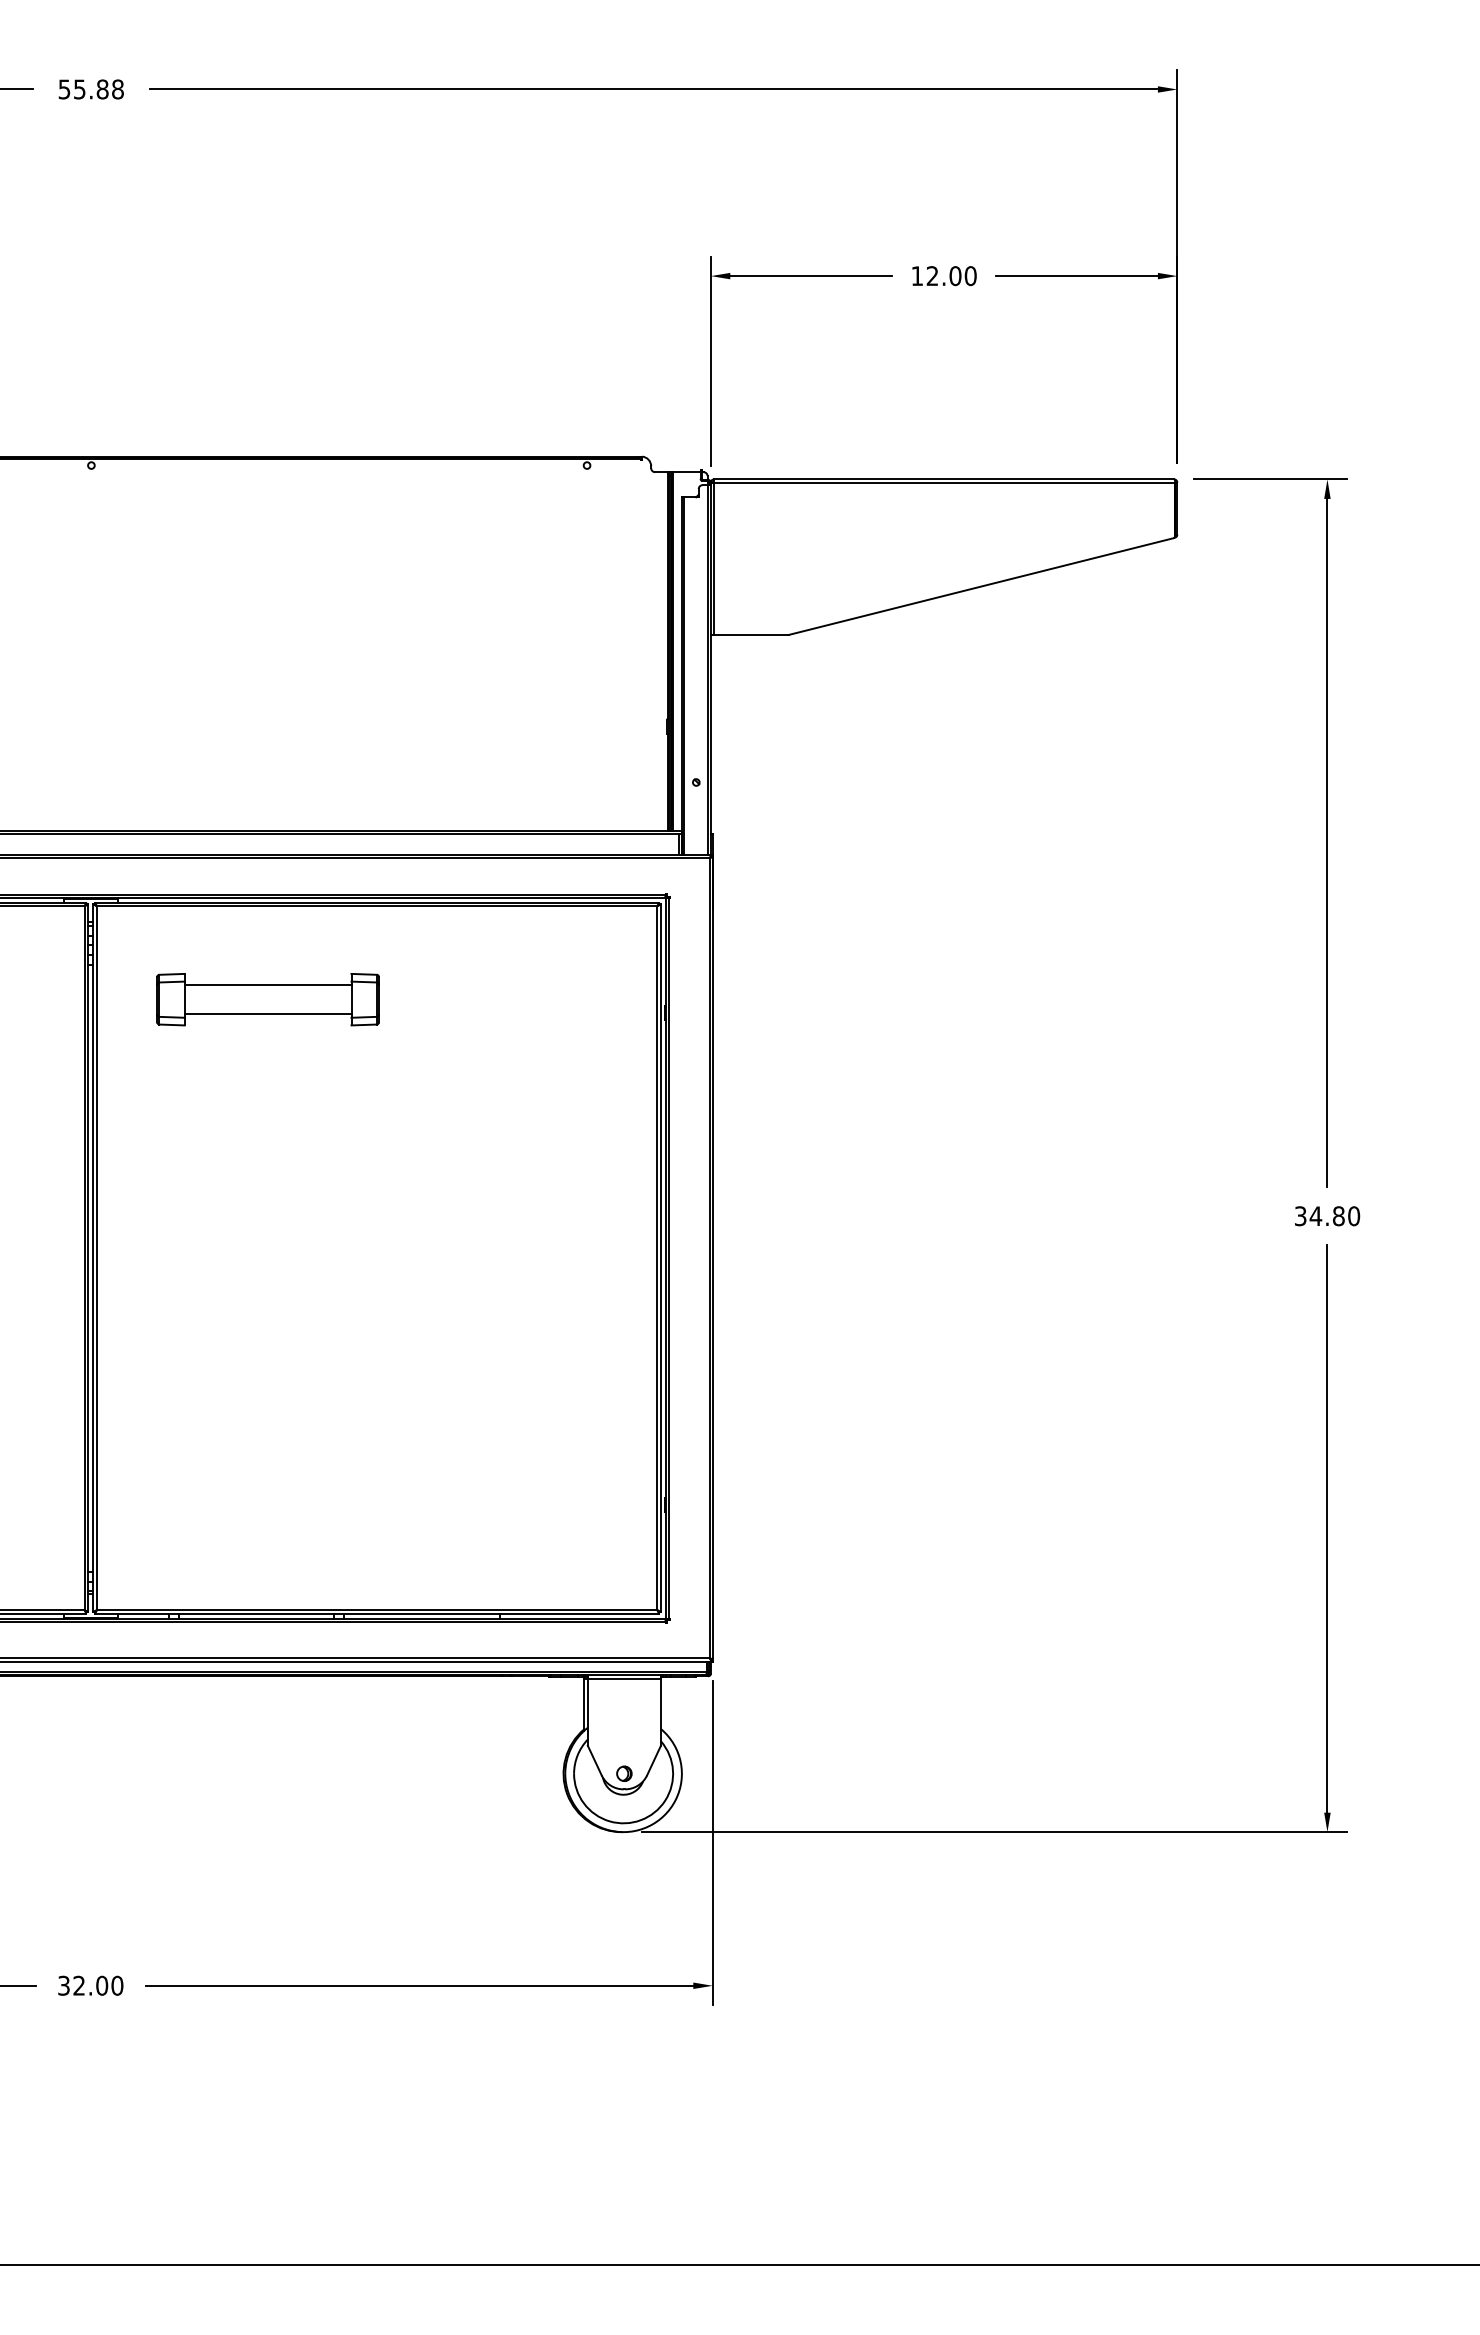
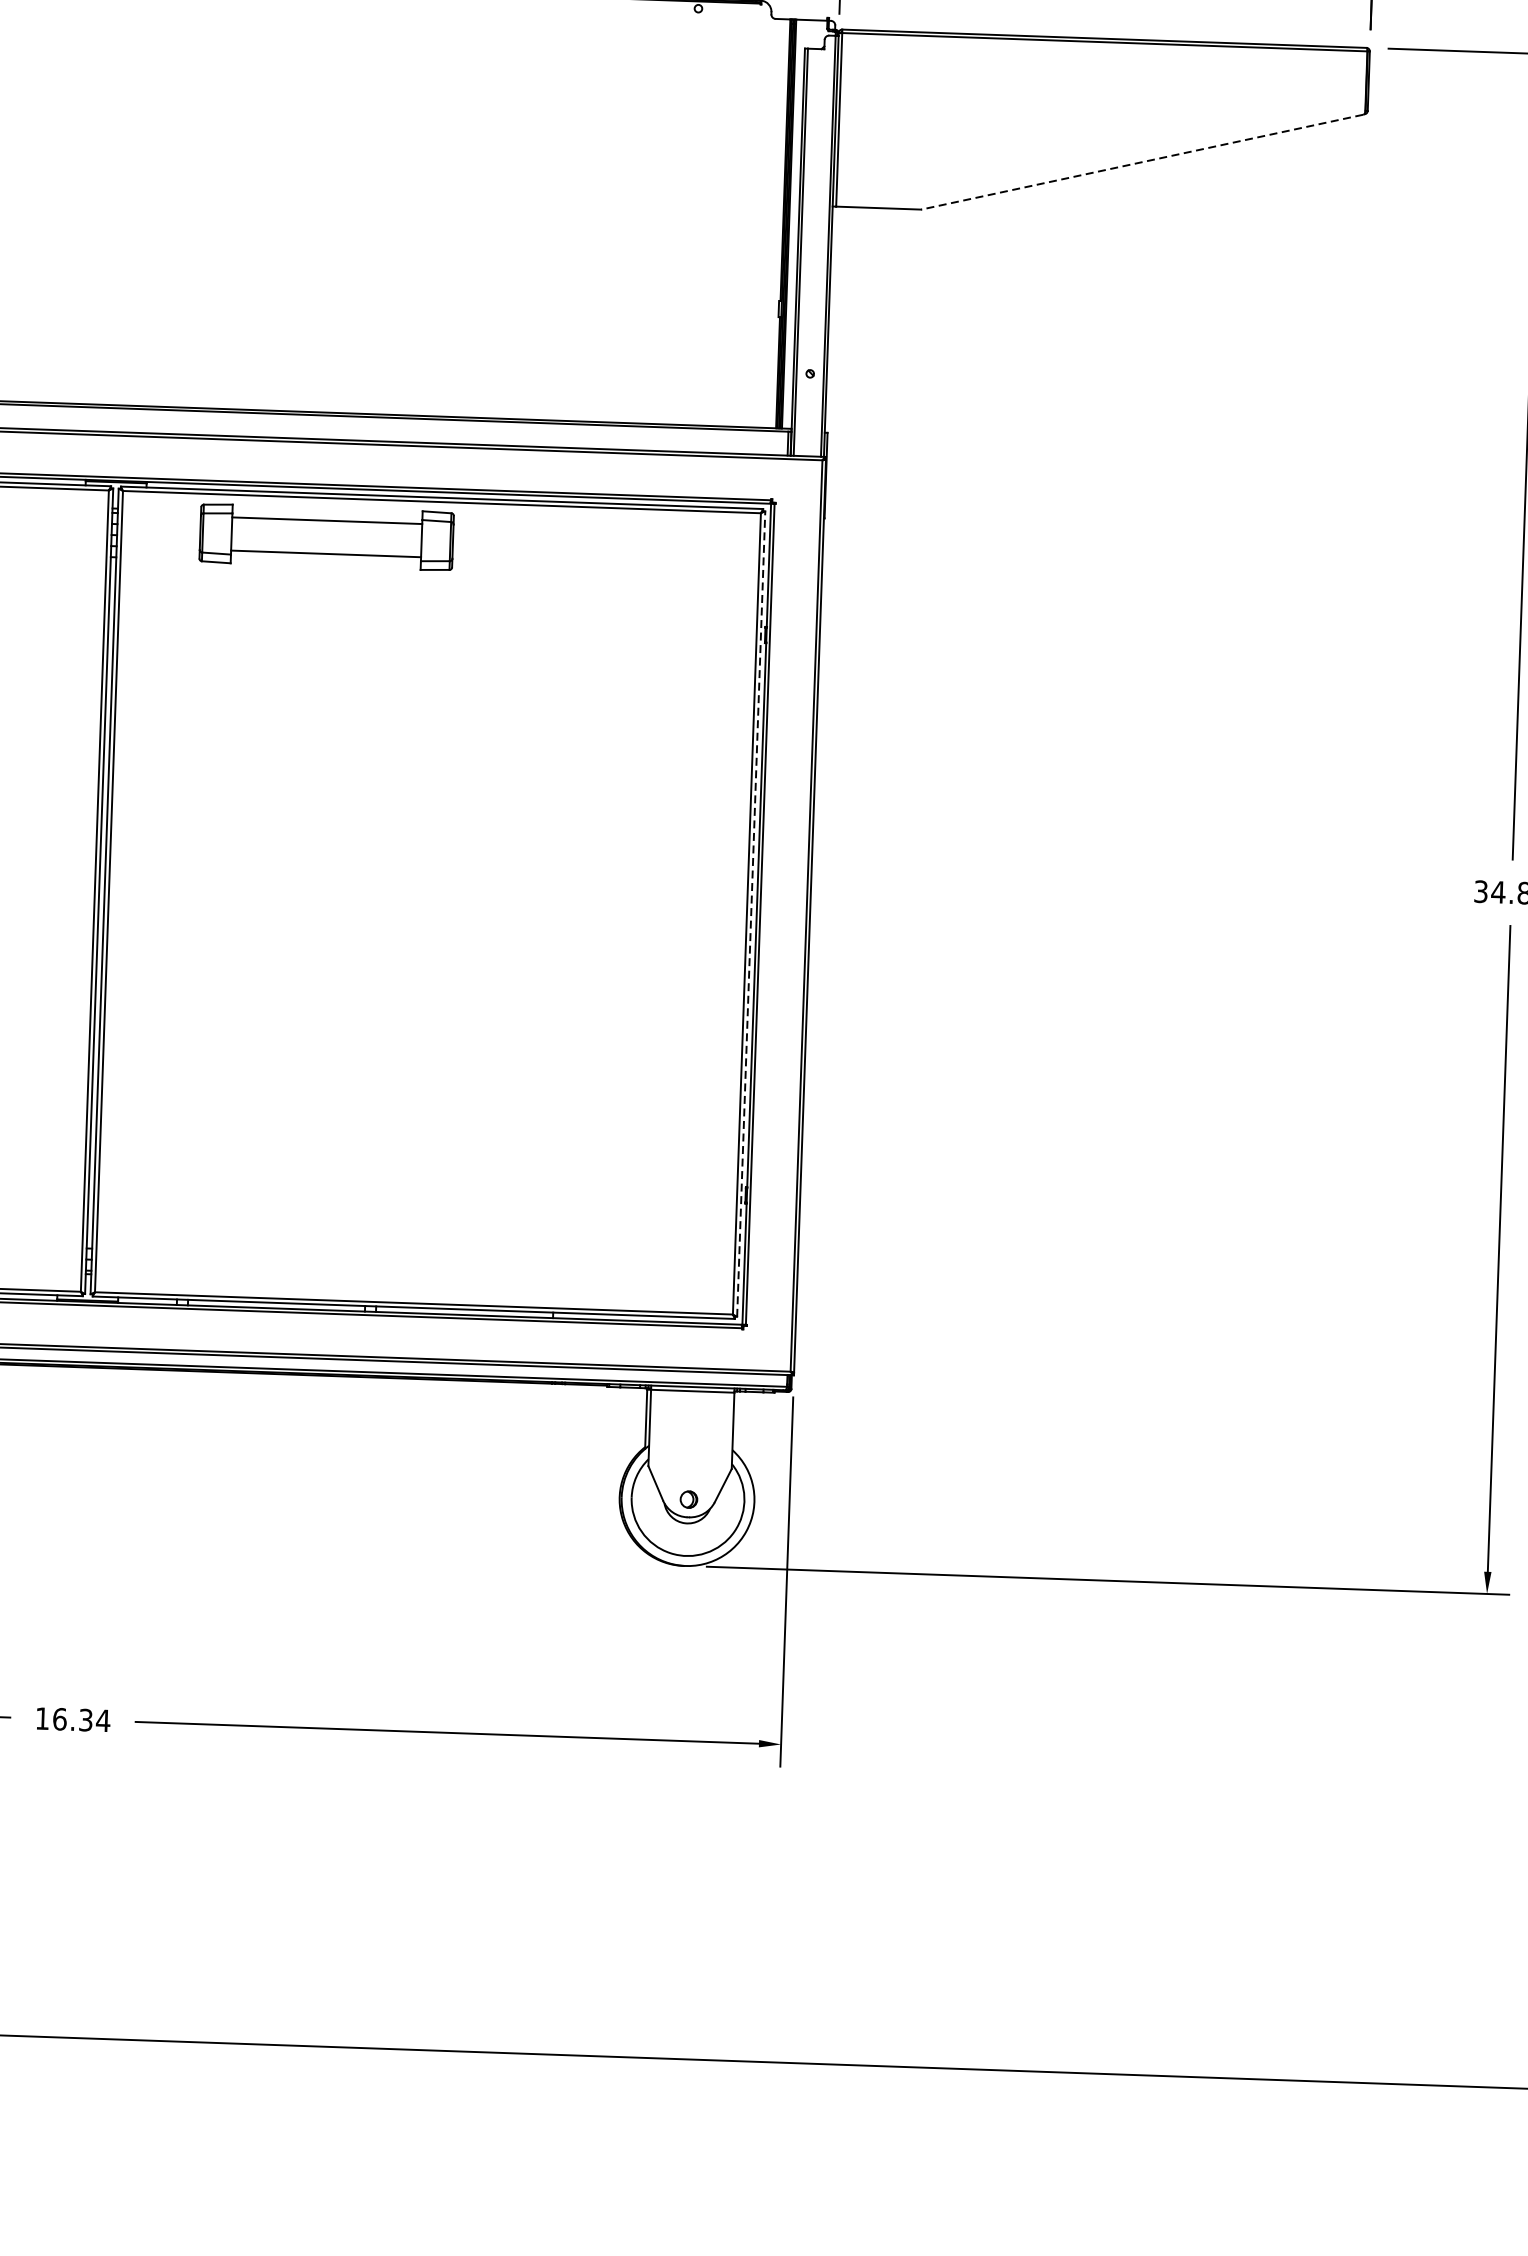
line: (980, 586) -> (1141, 162), solid -> dashed
part: (267, 999) -> (326, 537), moved
line: (661, 1258) -> (751, 914), solid -> dashed
text: (90, 1985) -> (72, 1719), 32.00 -> 16.34

